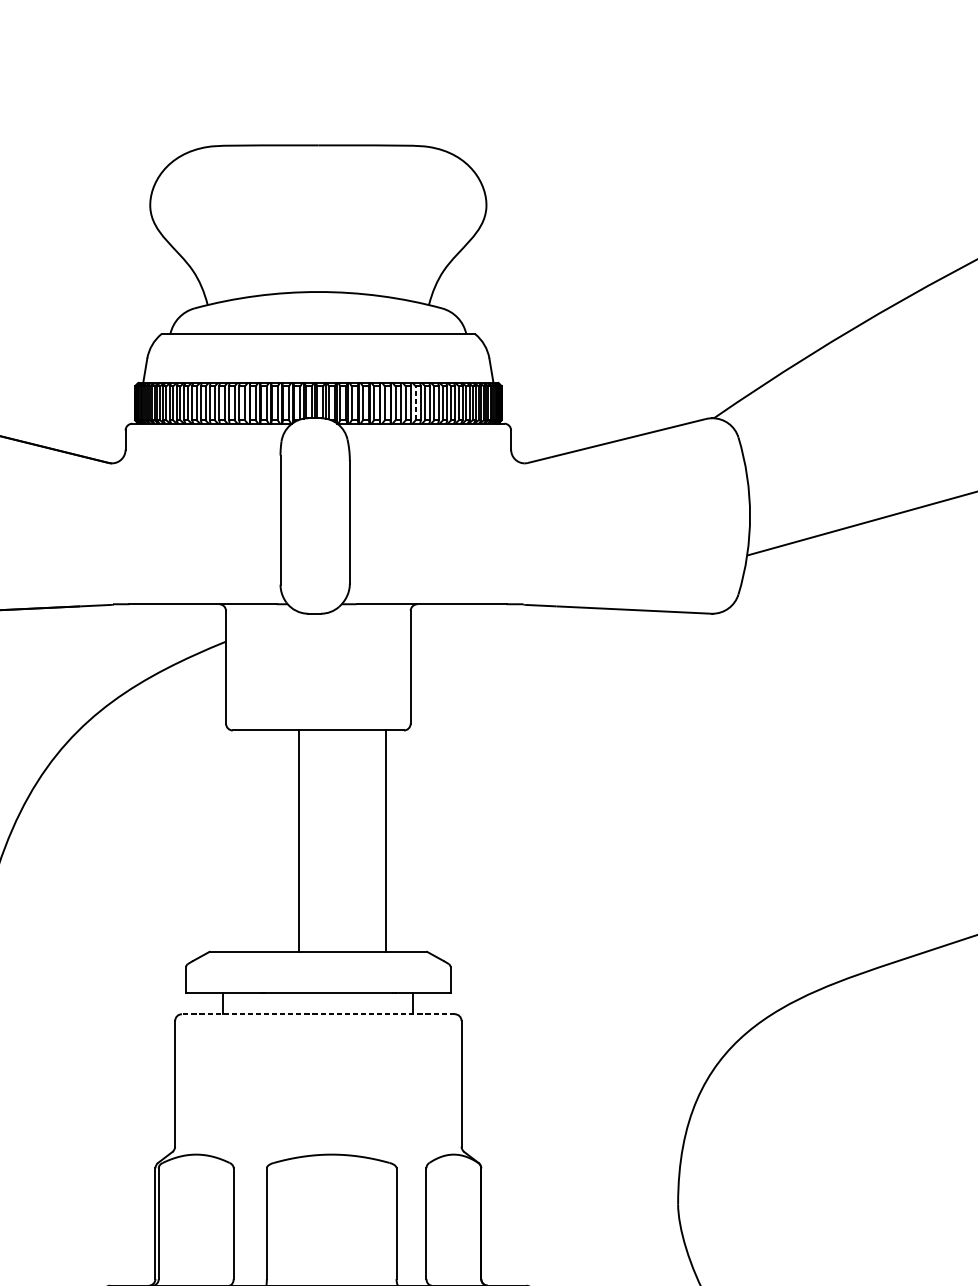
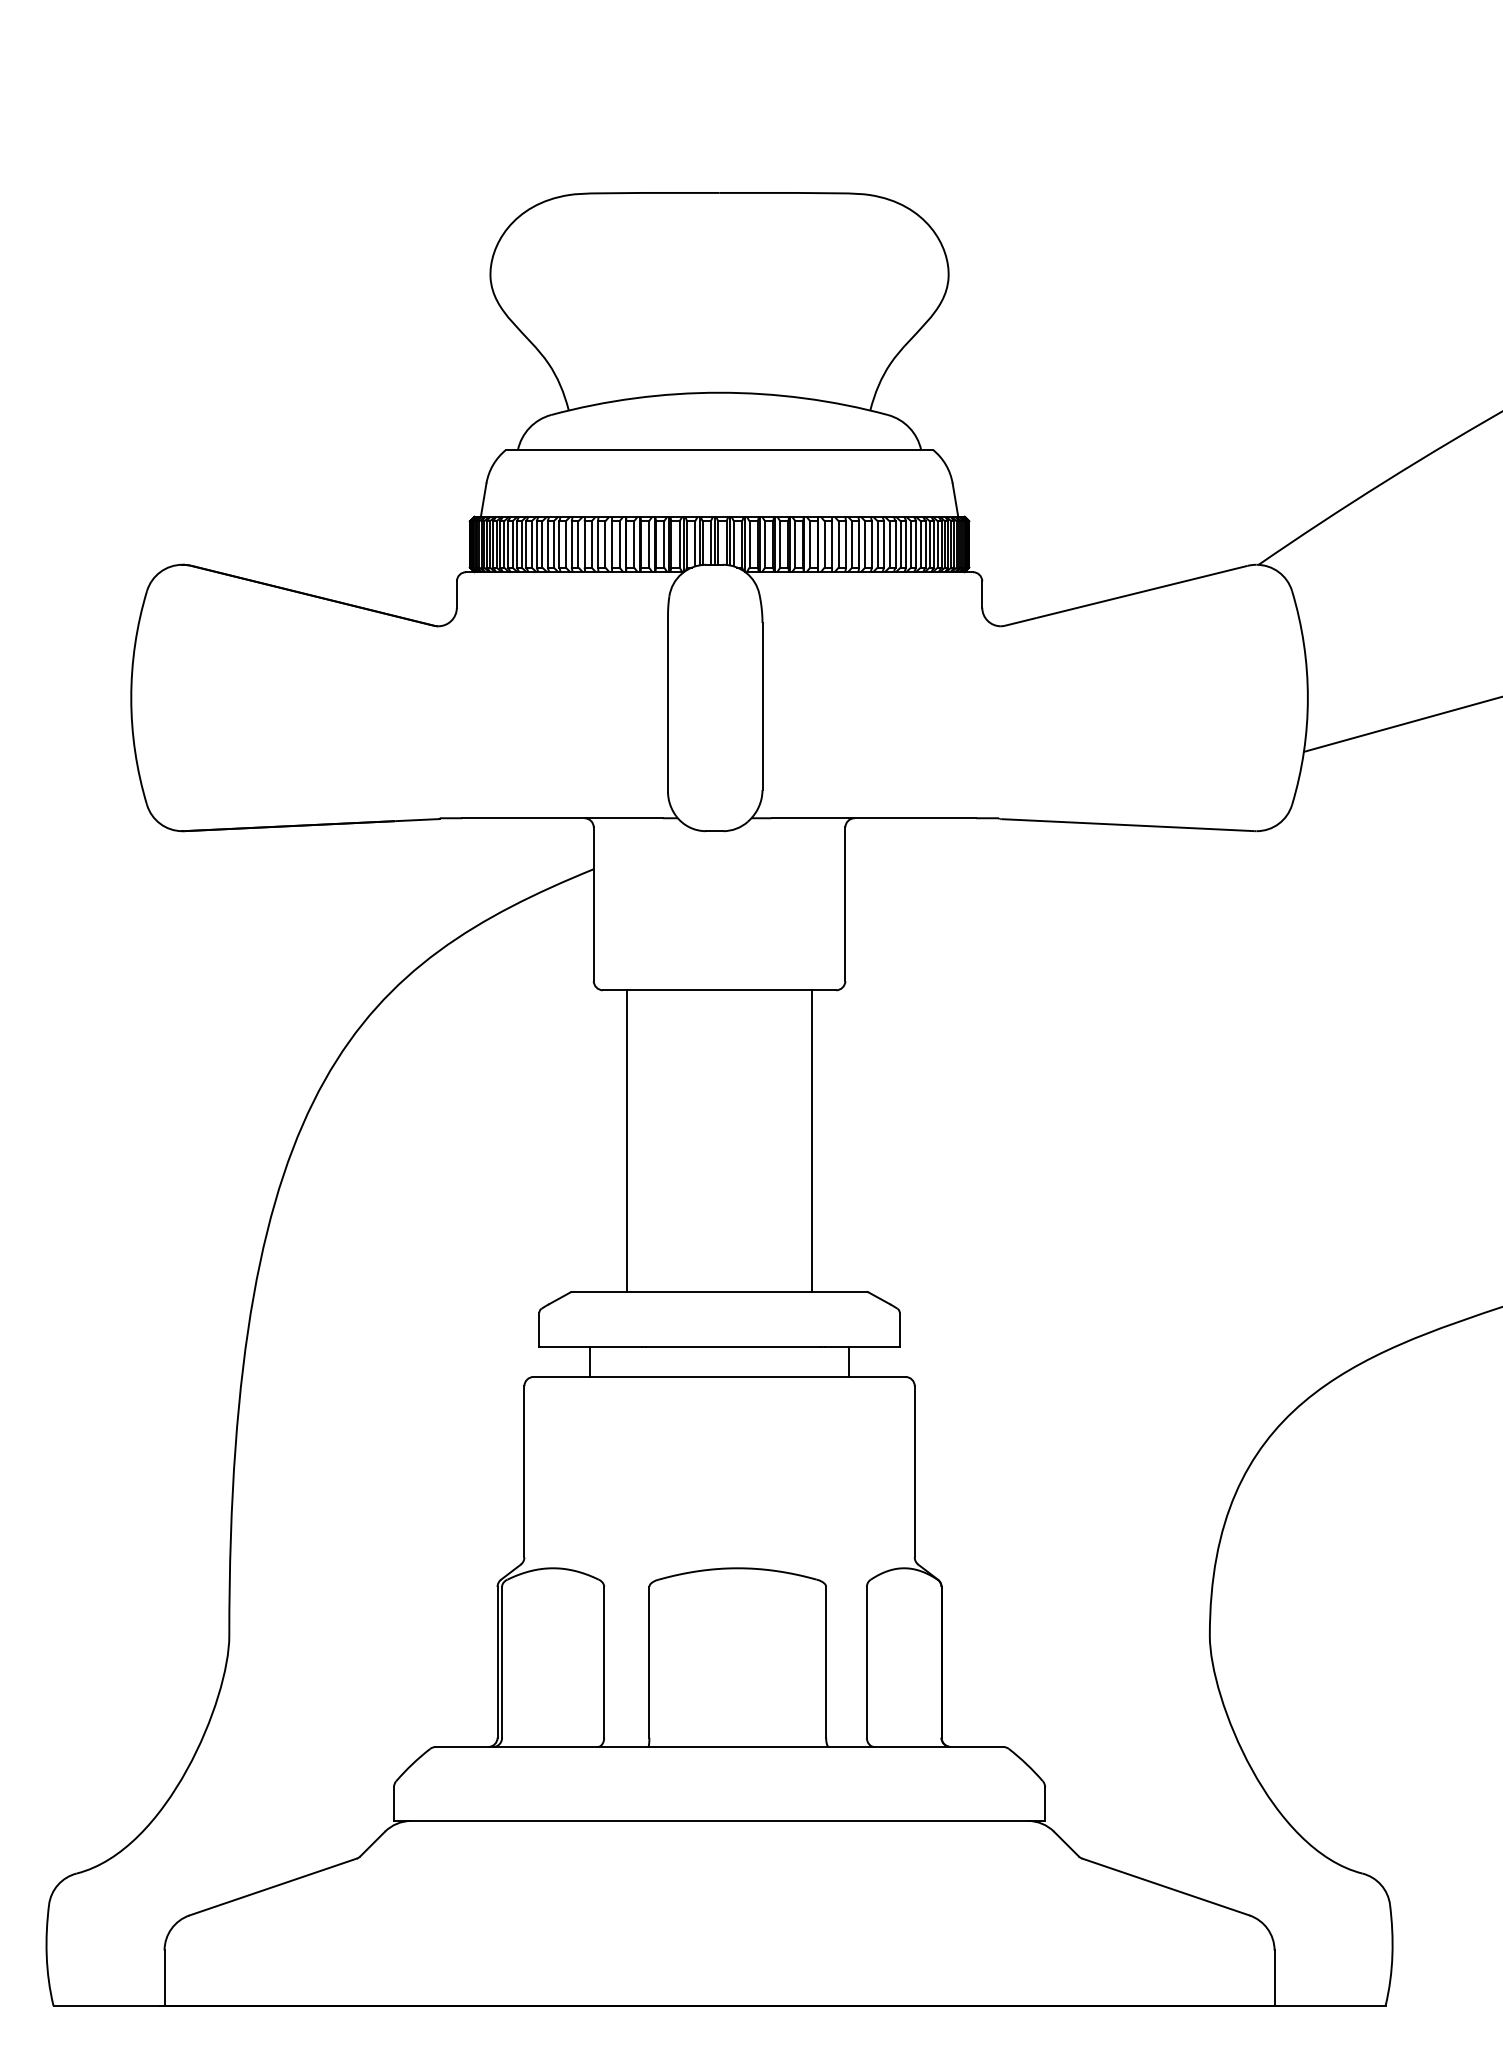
line: (415, 402) -> (852, 543), dashed -> solid
line: (299, 840) -> (627, 1140), moved
line: (318, 1013) -> (719, 1376), dashed -> solid

